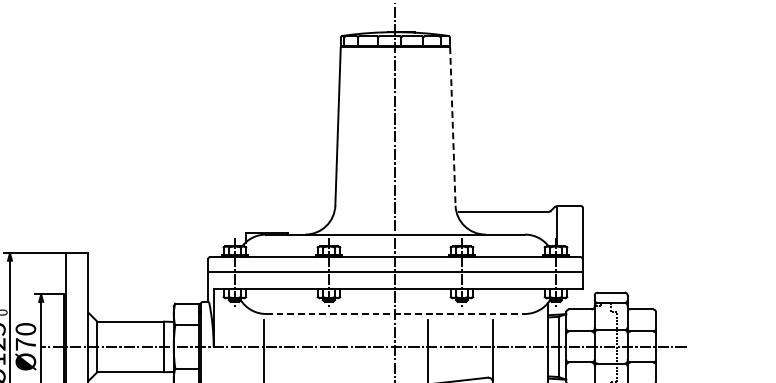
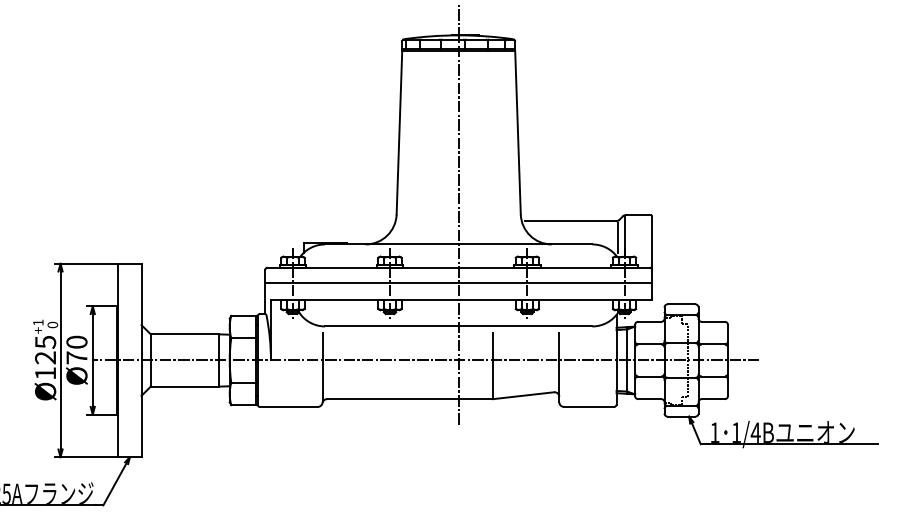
line: (453, 126) -> (518, 132), dashed -> solid
line: (549, 227) -> (617, 237), added
line: (395, 314) -> (458, 326), dashed -> solid

